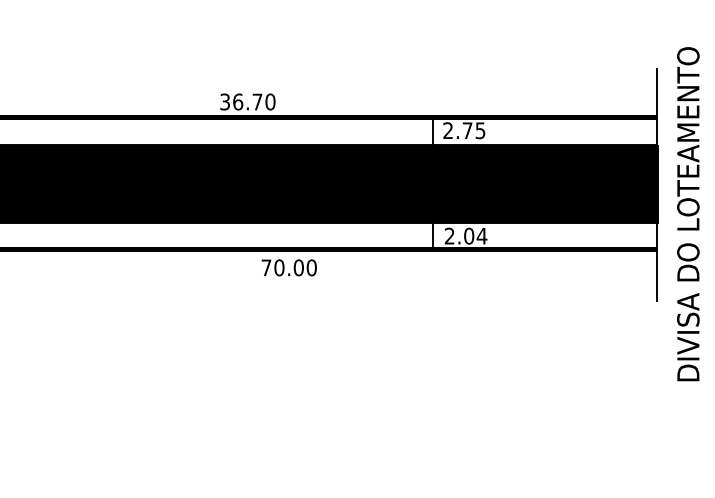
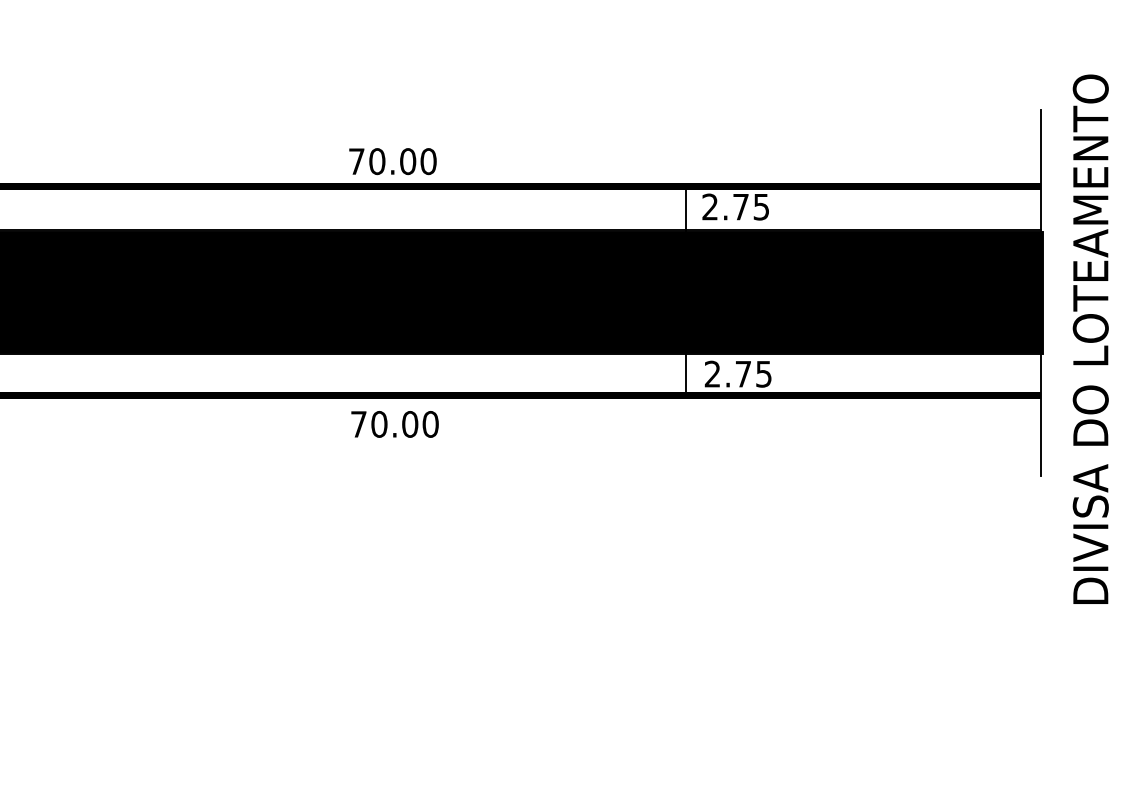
text: (241, 101) -> (382, 160), 36.70 -> 70.00
text: (475, 235) -> (753, 373), 2.04 -> 2.75
text: (288, 267) -> (393, 423), moved

